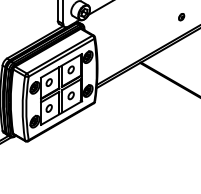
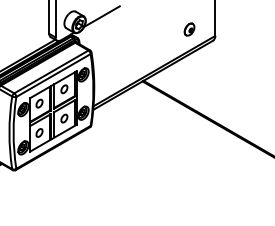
part: (181, 17) -> (189, 29), size x1.67

